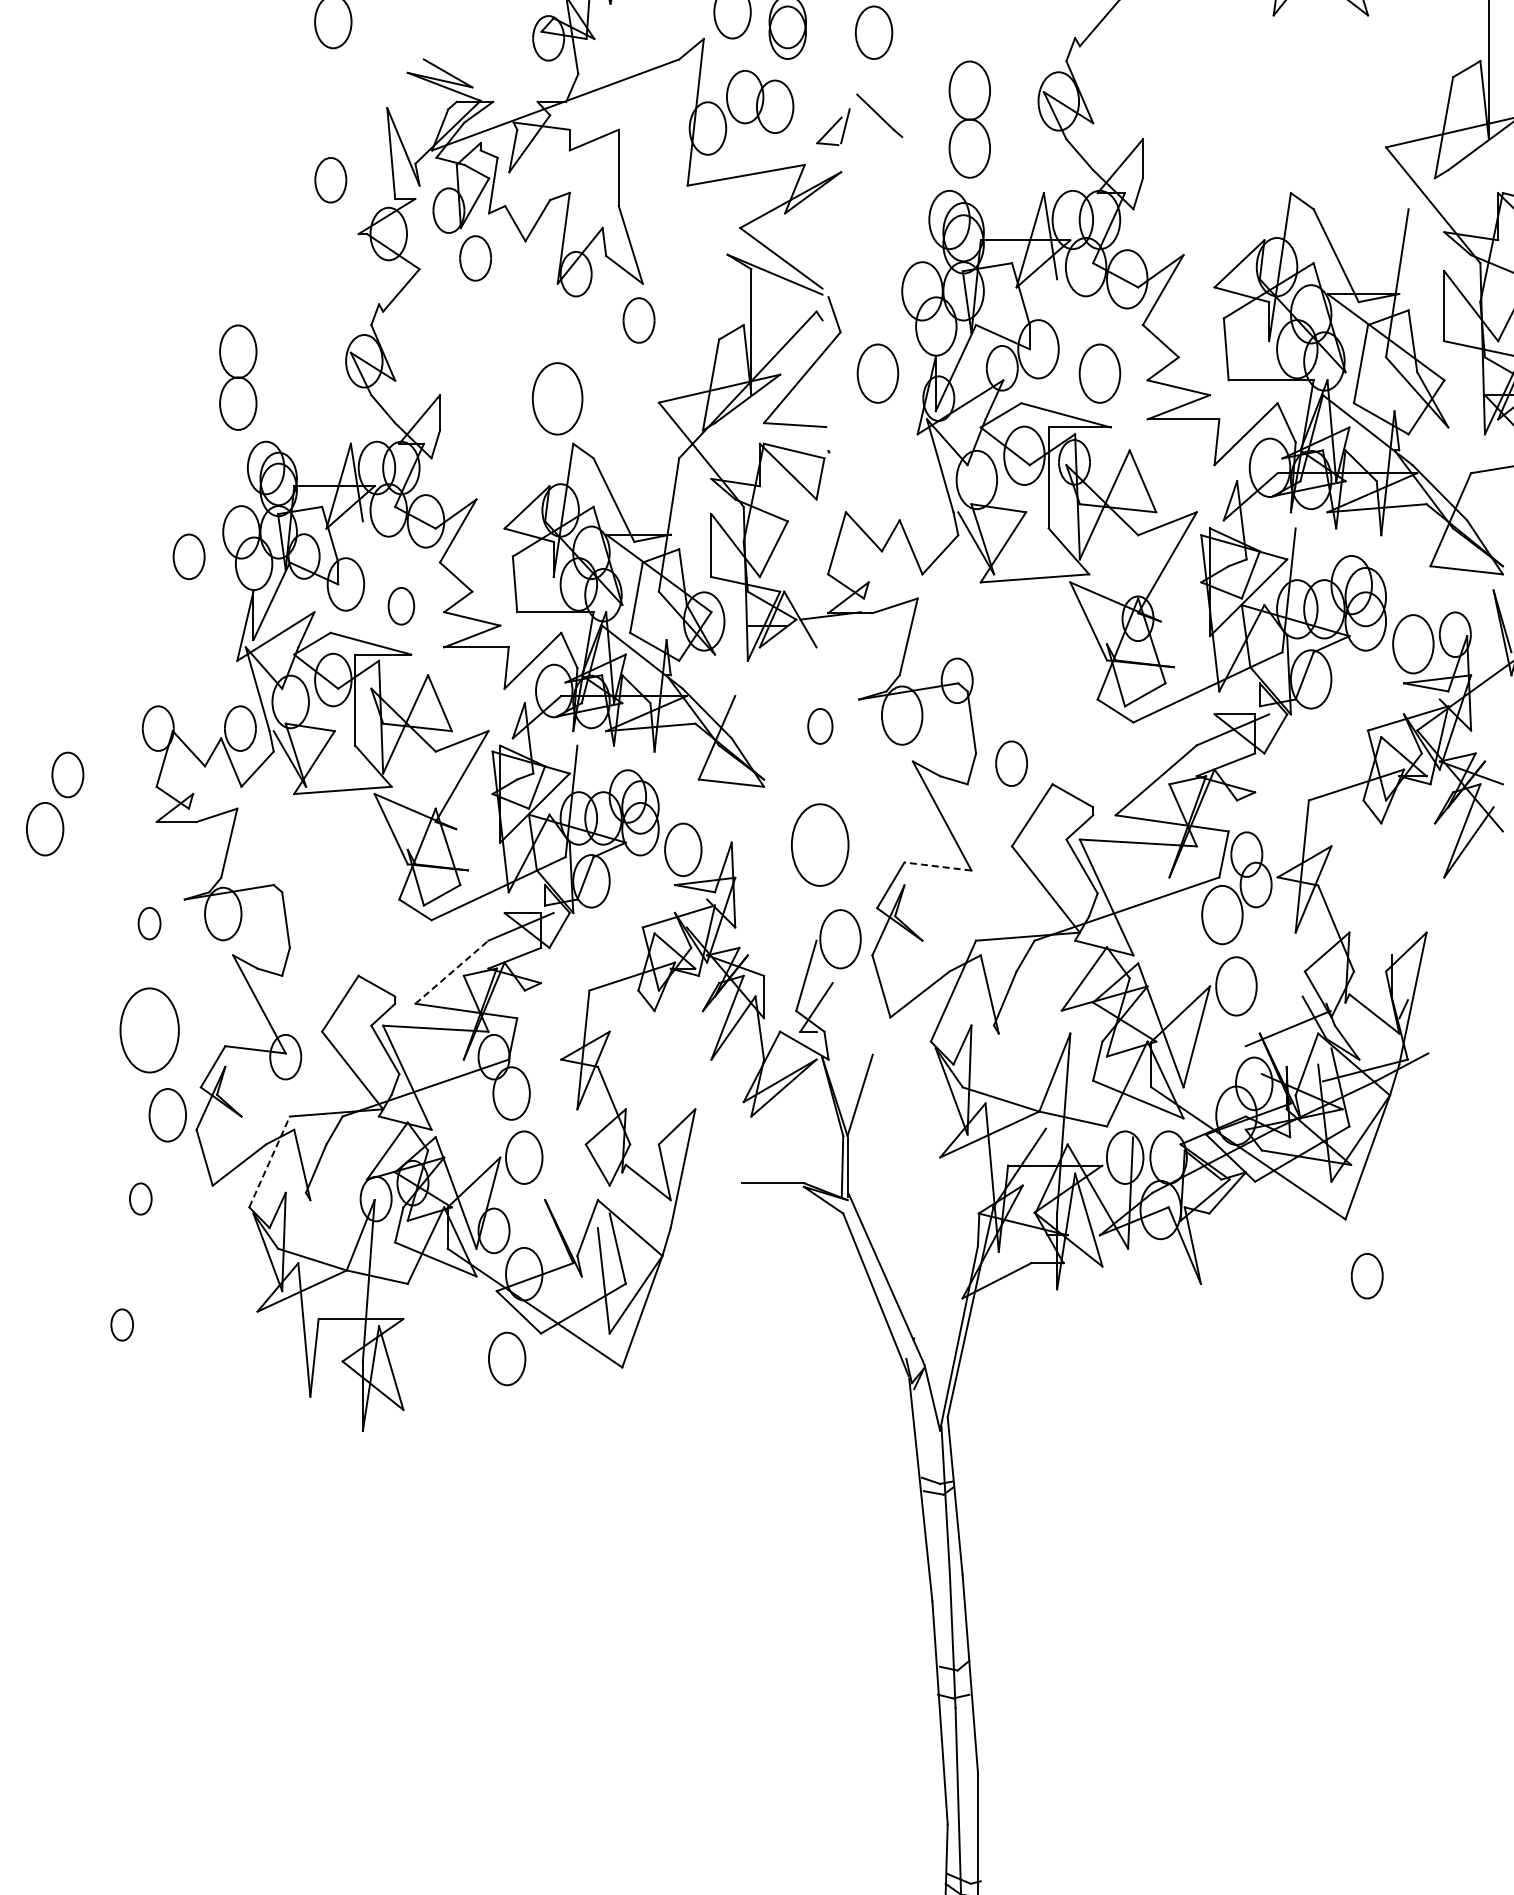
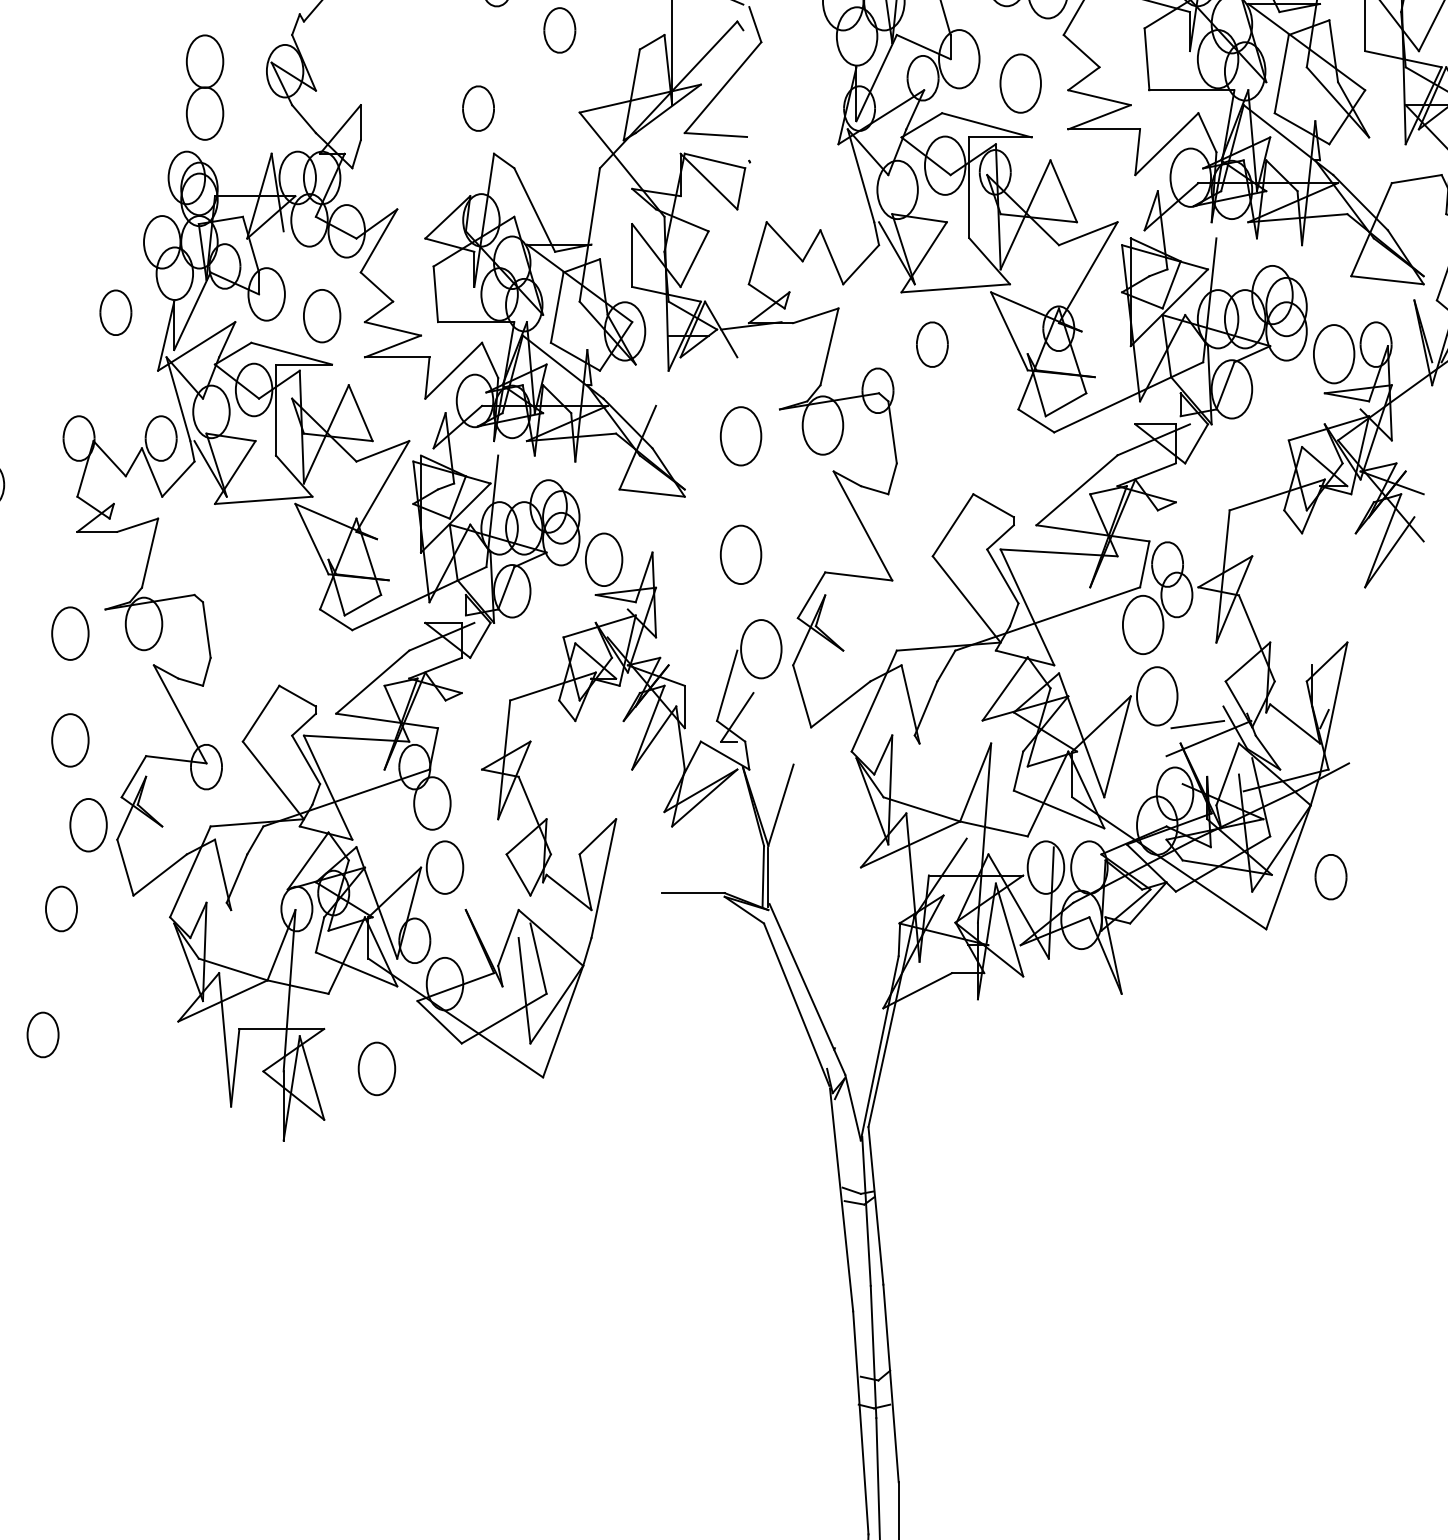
part: (877, 373) -> (798, 83), removed
part: (238, 377) -> (205, 87), moved
part: (557, 398) -> (478, 108), size x0.62
part: (188, 556) -> (115, 312), moved
part: (401, 606) -> (322, 316), size x1.43
part: (820, 726) -> (741, 436), size x1.67
part: (1011, 763) -> (932, 344), moved
part: (820, 844) -> (741, 554), size x0.71
line: (937, 866) -> (858, 576), dashed -> solid
part: (149, 923) -> (70, 633), size x1.67
line: (452, 971) -> (373, 681), dashed -> solid
line: (1276, 1014) -> (1197, 724), added
part: (149, 1030) -> (70, 740), size x0.62
line: (269, 1161) -> (190, 871), dashed -> solid
part: (140, 1198) -> (61, 908), size x1.43
part: (1366, 1276) -> (1330, 877), moved
part: (121, 1324) -> (42, 1034), size x1.43
part: (507, 1358) -> (377, 1068), moved

